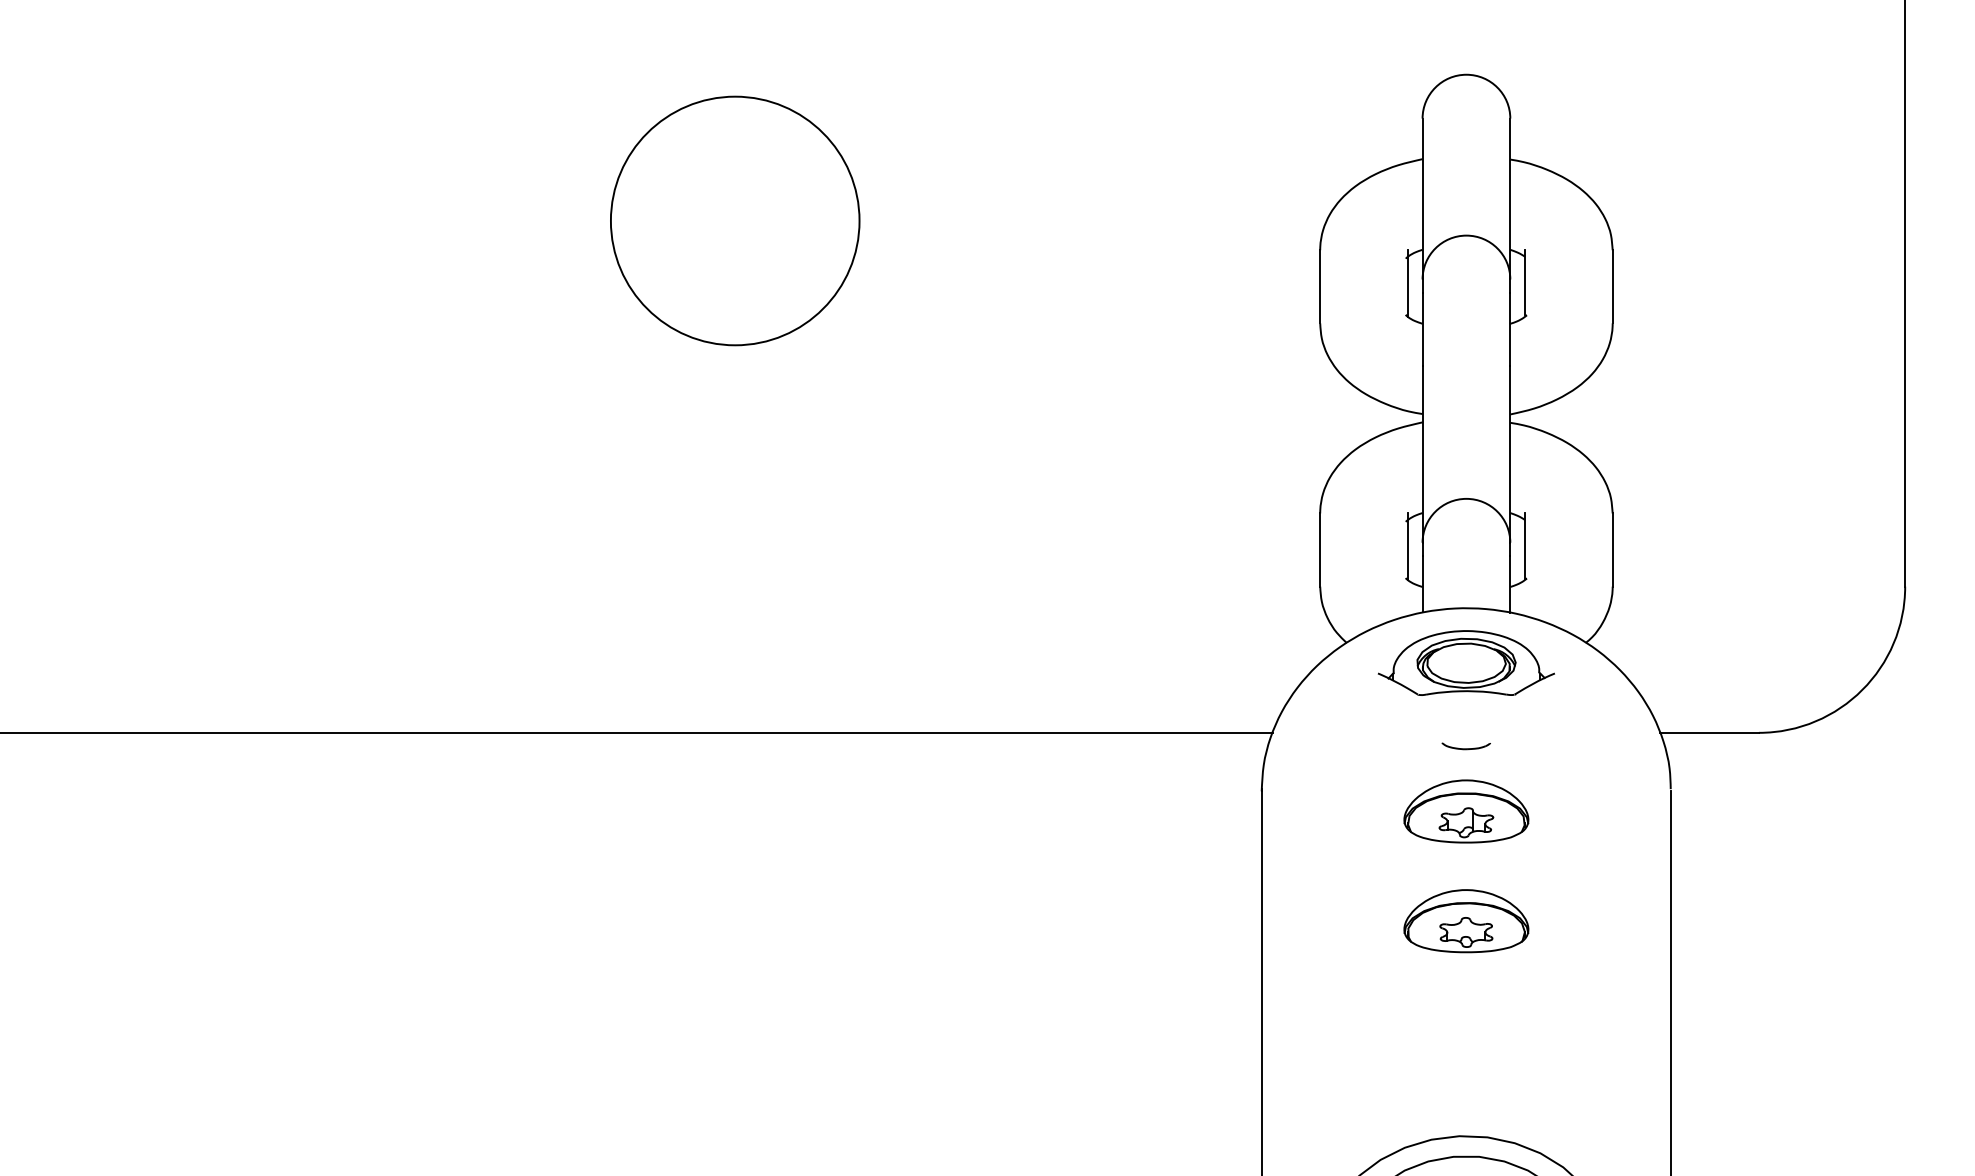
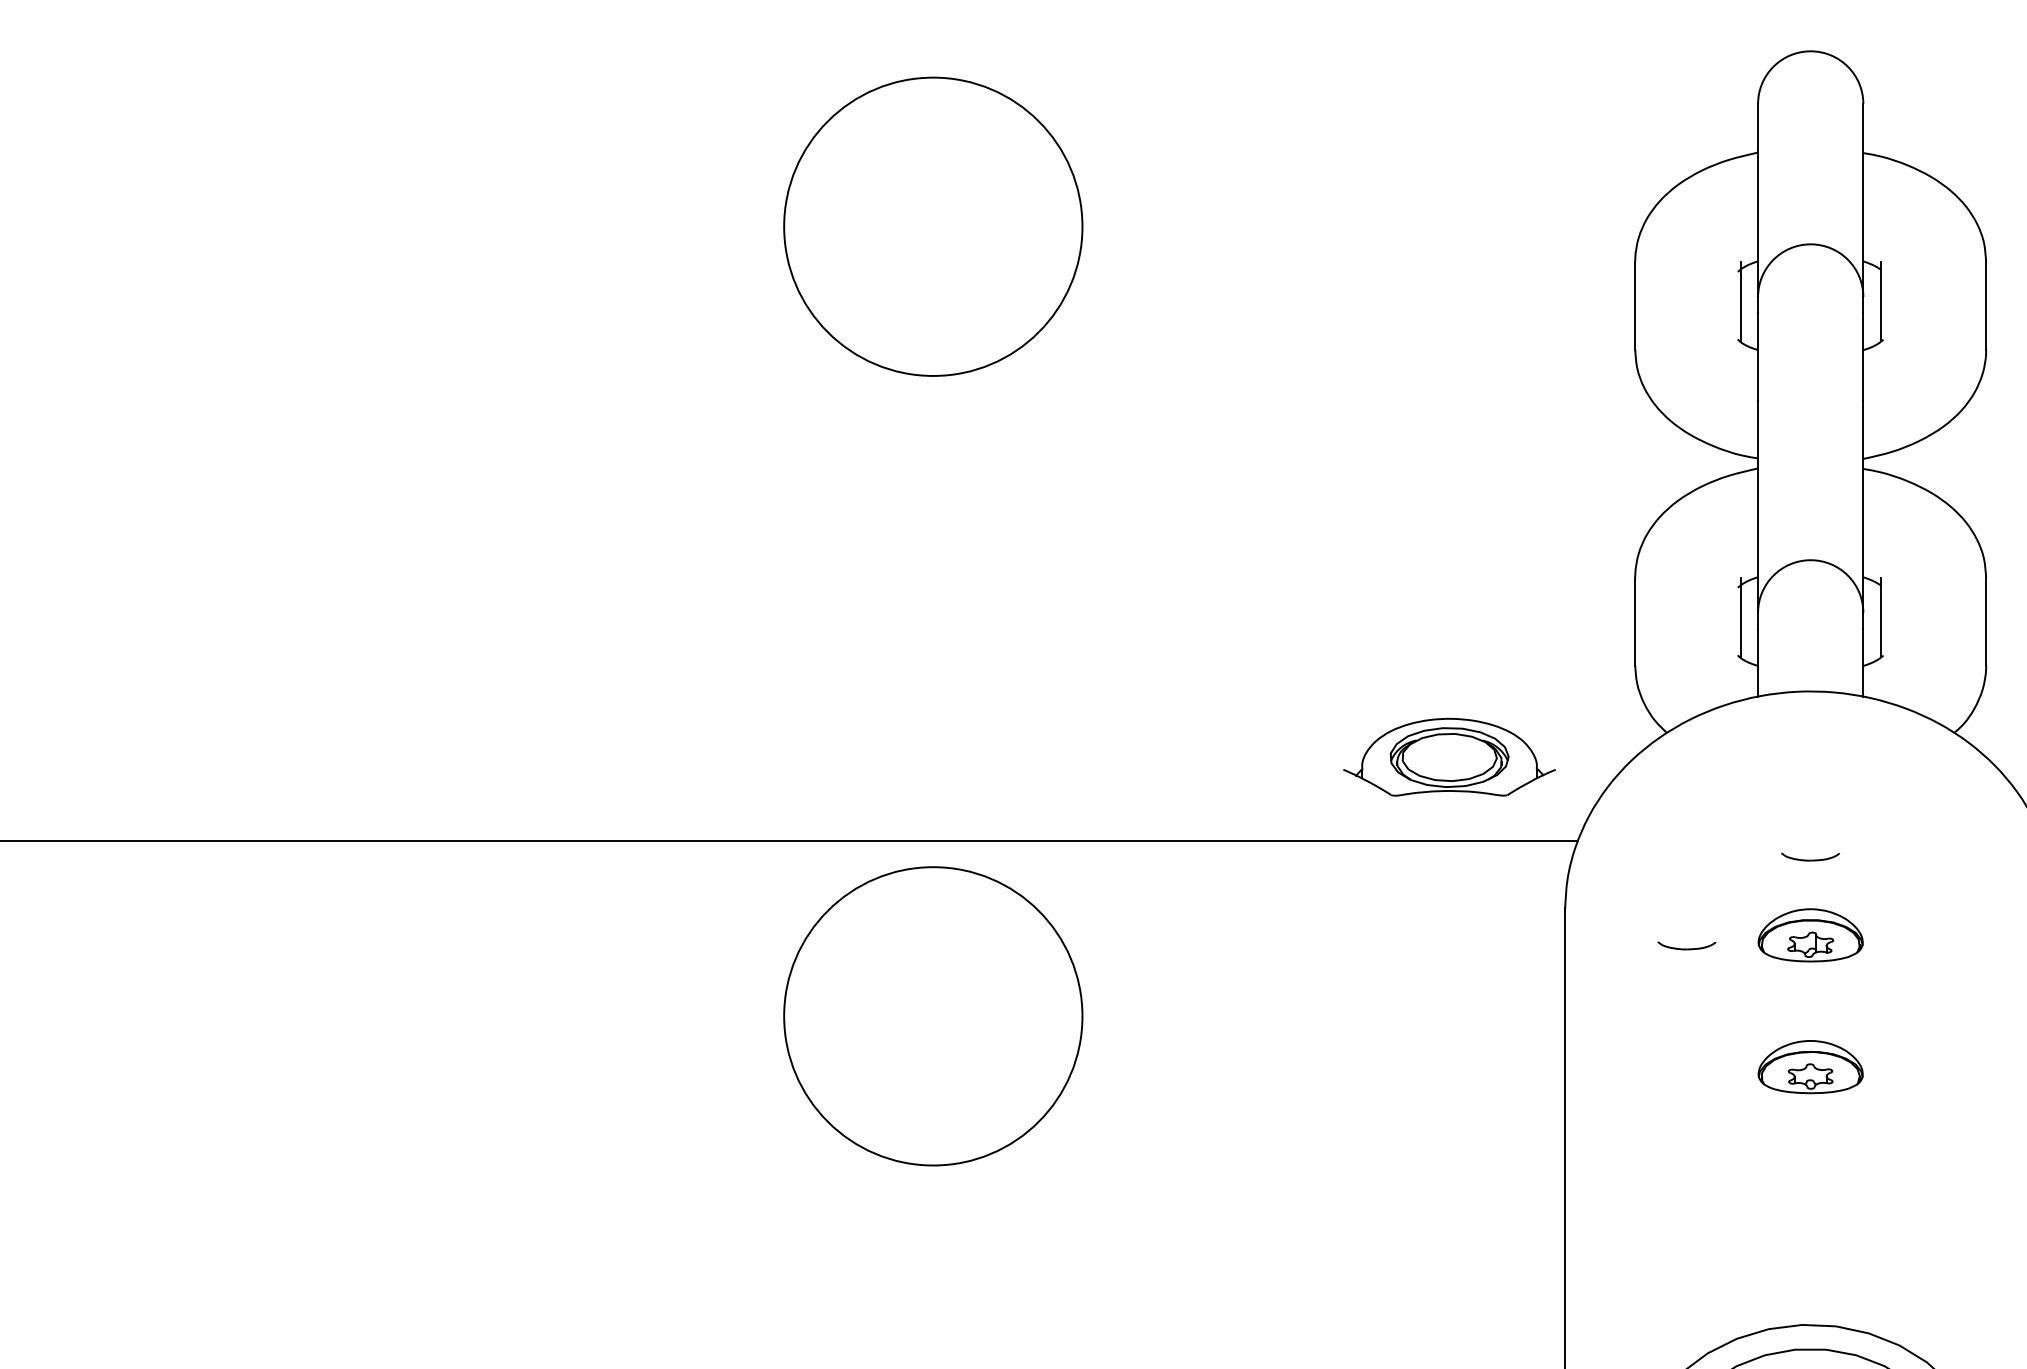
part: (1465, 662) -> (1448, 756), moved
part: (1466, 811) -> (1810, 935), size x0.7
part: (1362, 820) -> (1685, 946), added
circle: (735, 878) -> (933, 1015), added
part: (1466, 921) -> (1810, 1067), size x0.7

